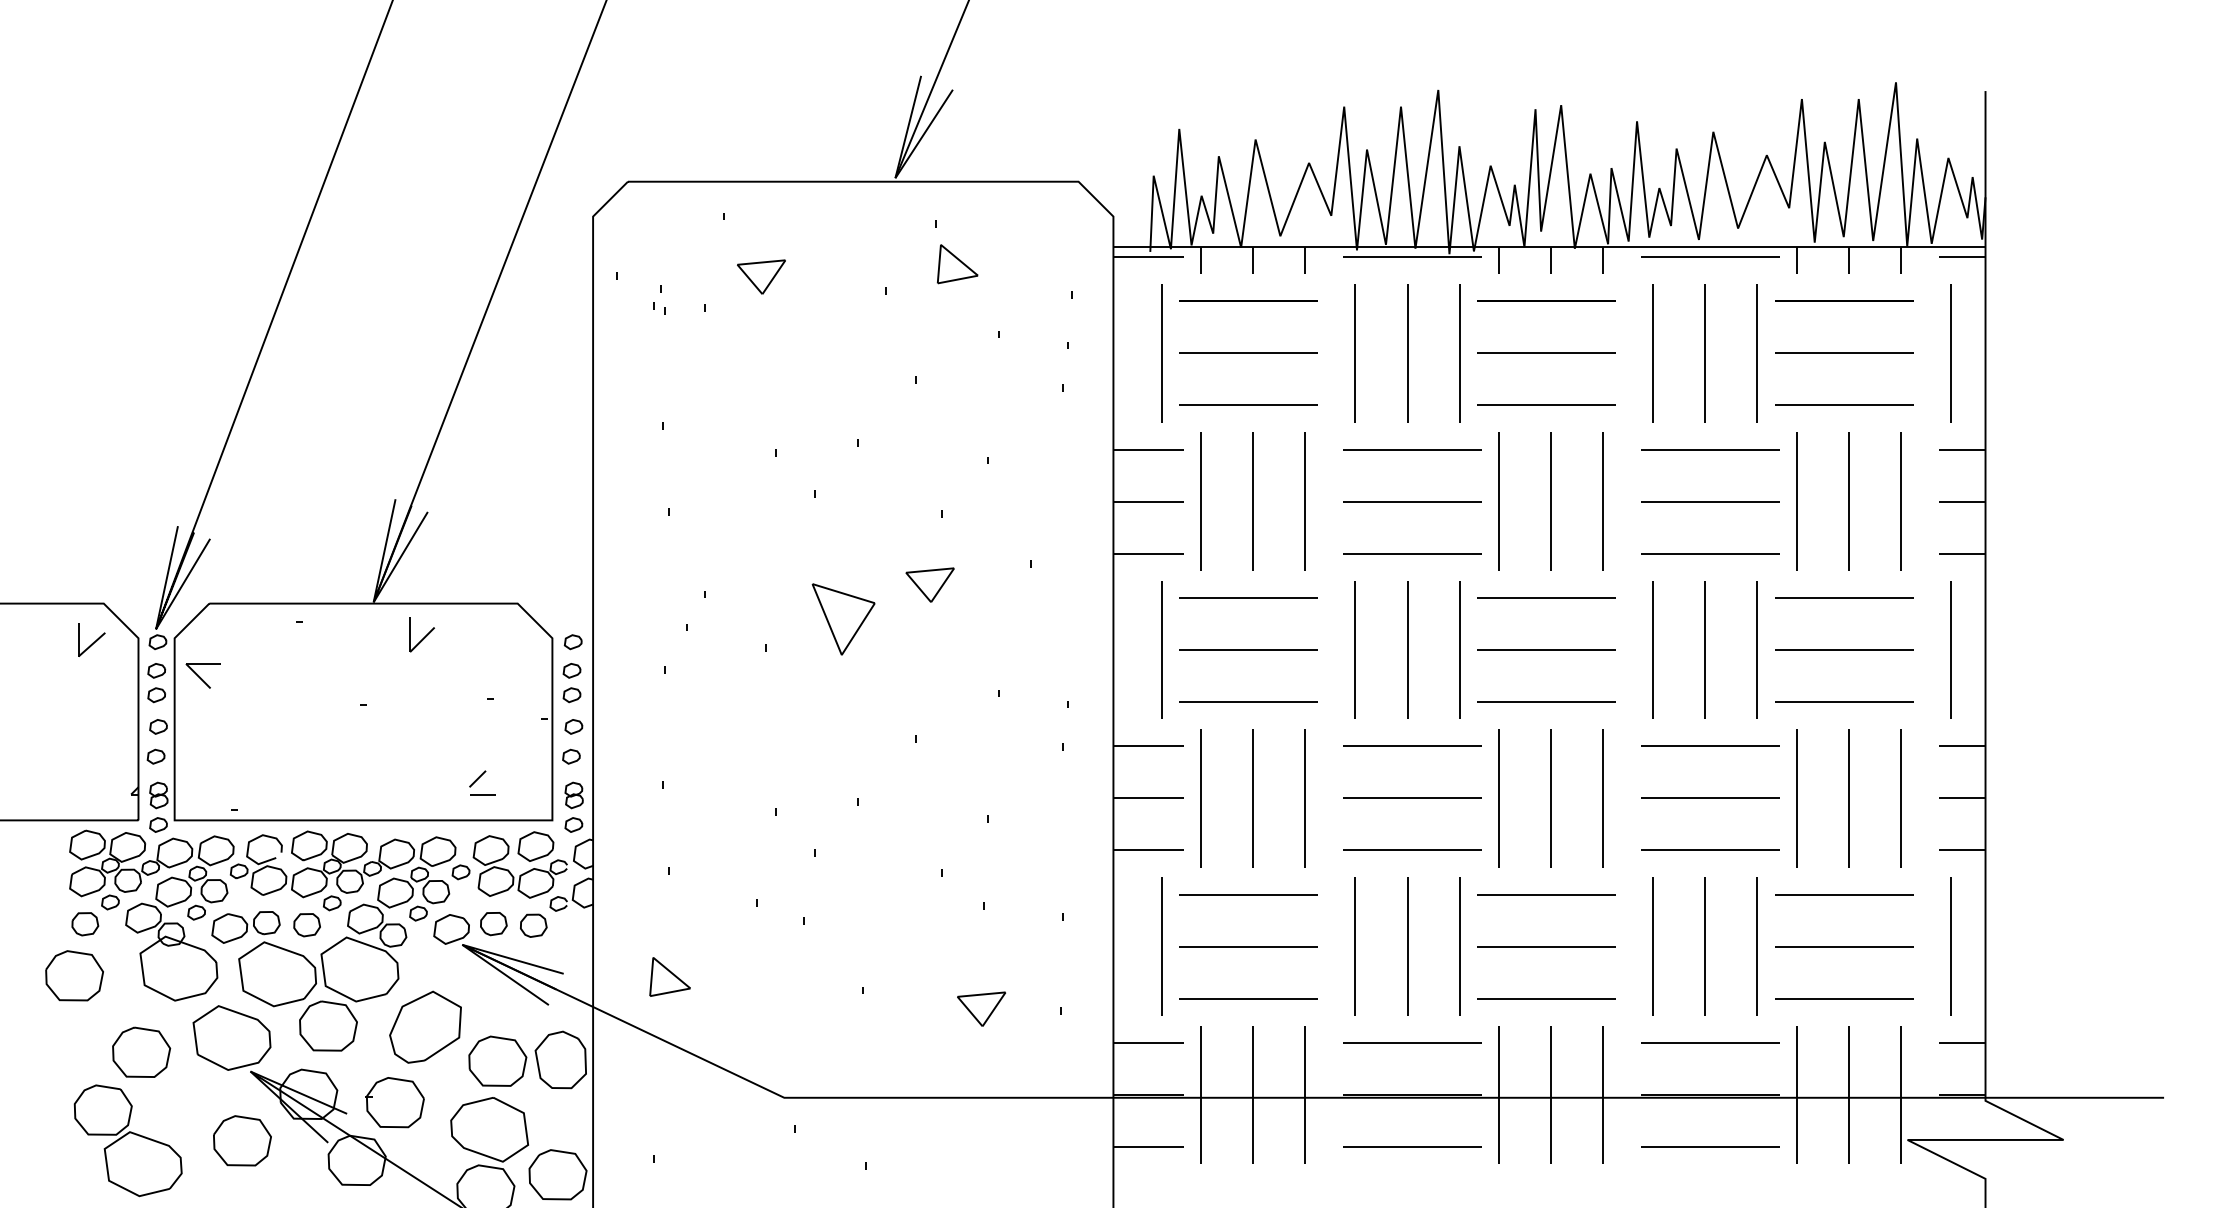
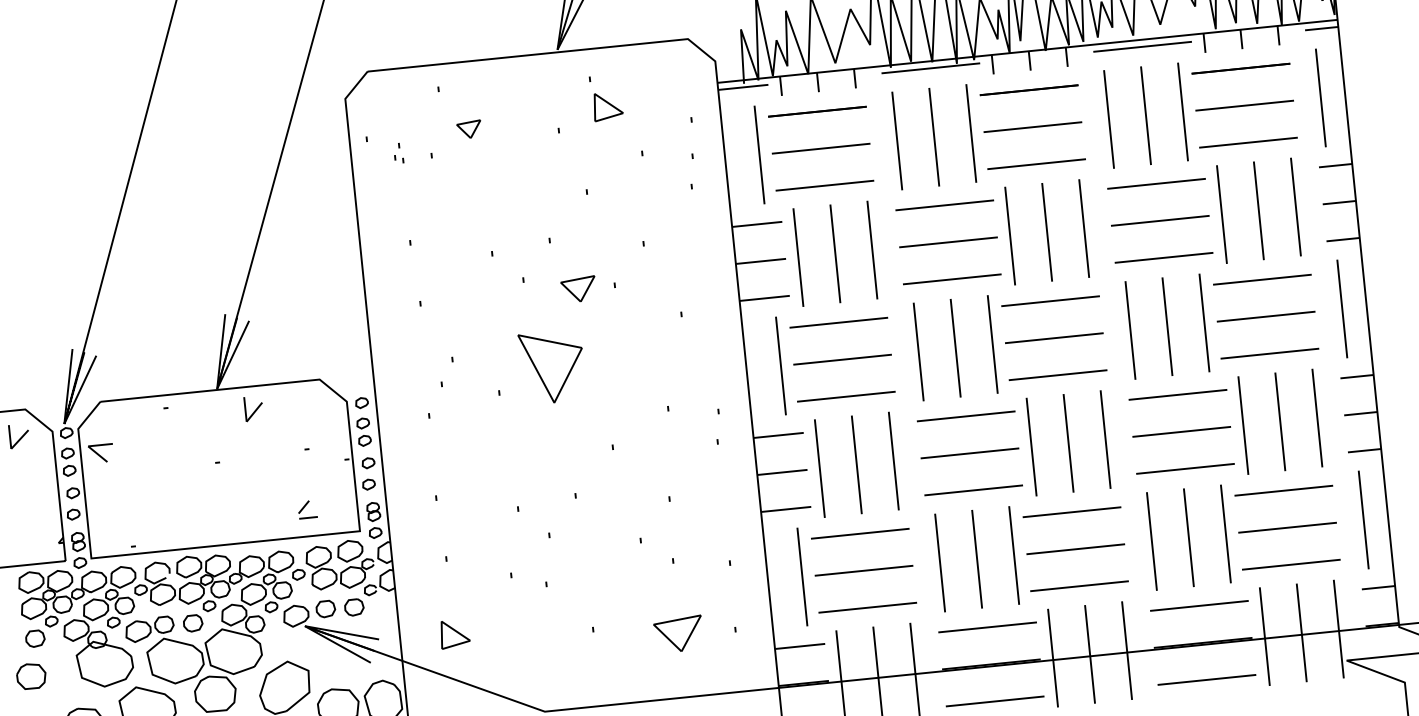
part: (761, 276) -> (469, 129), size x0.7
part: (929, 584) -> (578, 289), moved
part: (843, 619) -> (552, 367), size x1.4
part: (74, 975) -> (31, 676), size x0.7
part: (981, 1008) -> (678, 633), size x1.4

